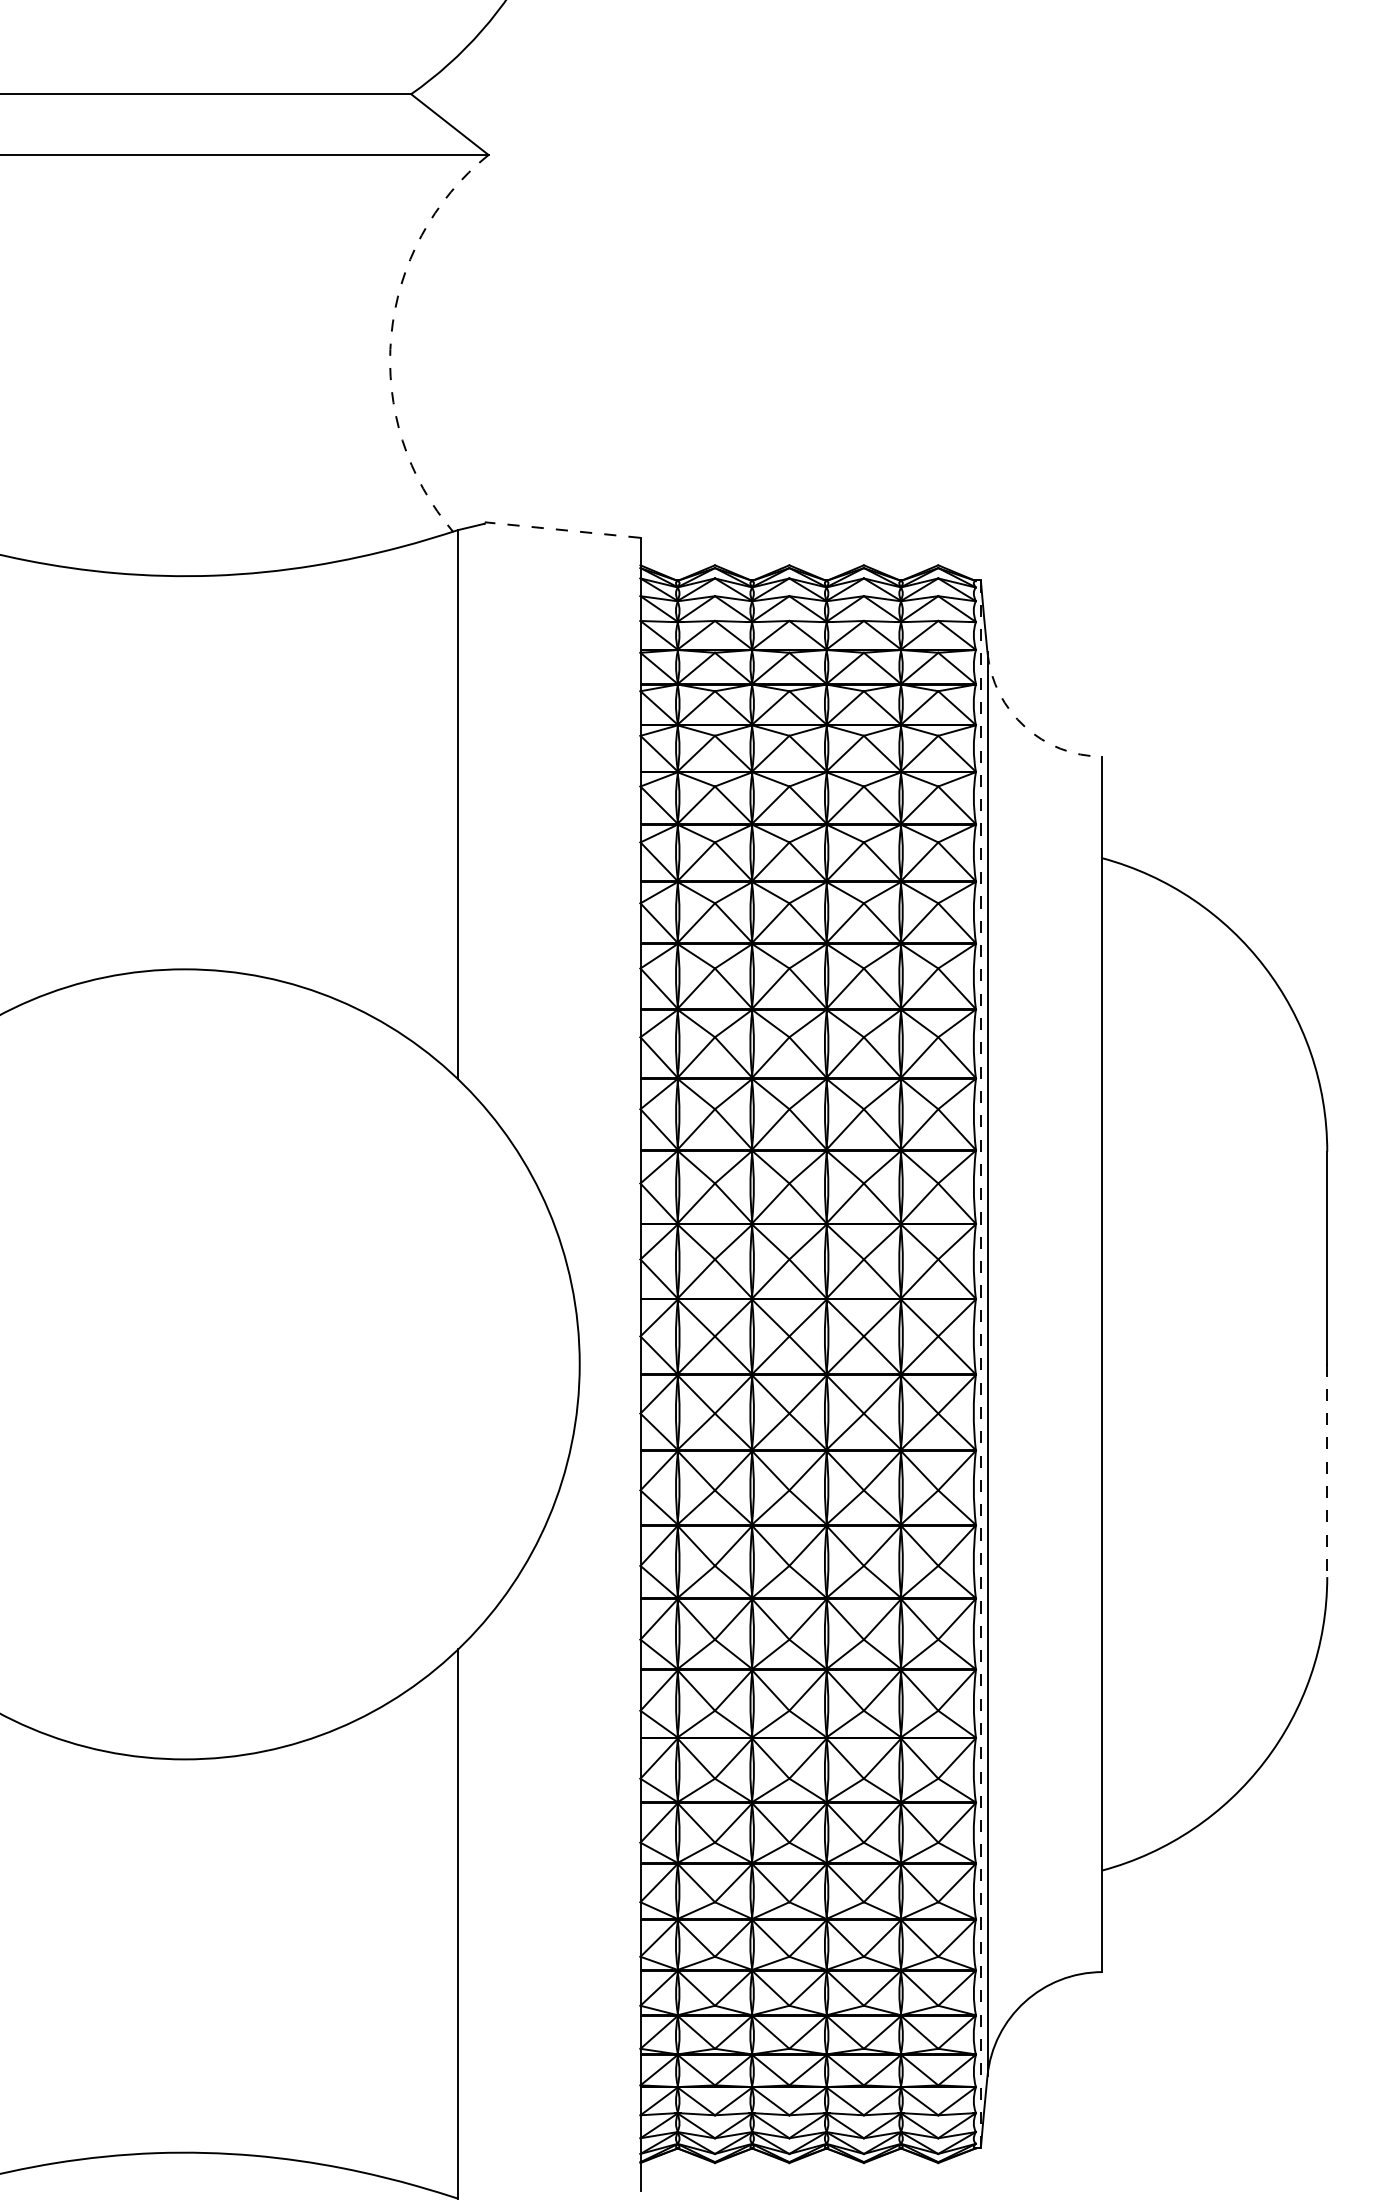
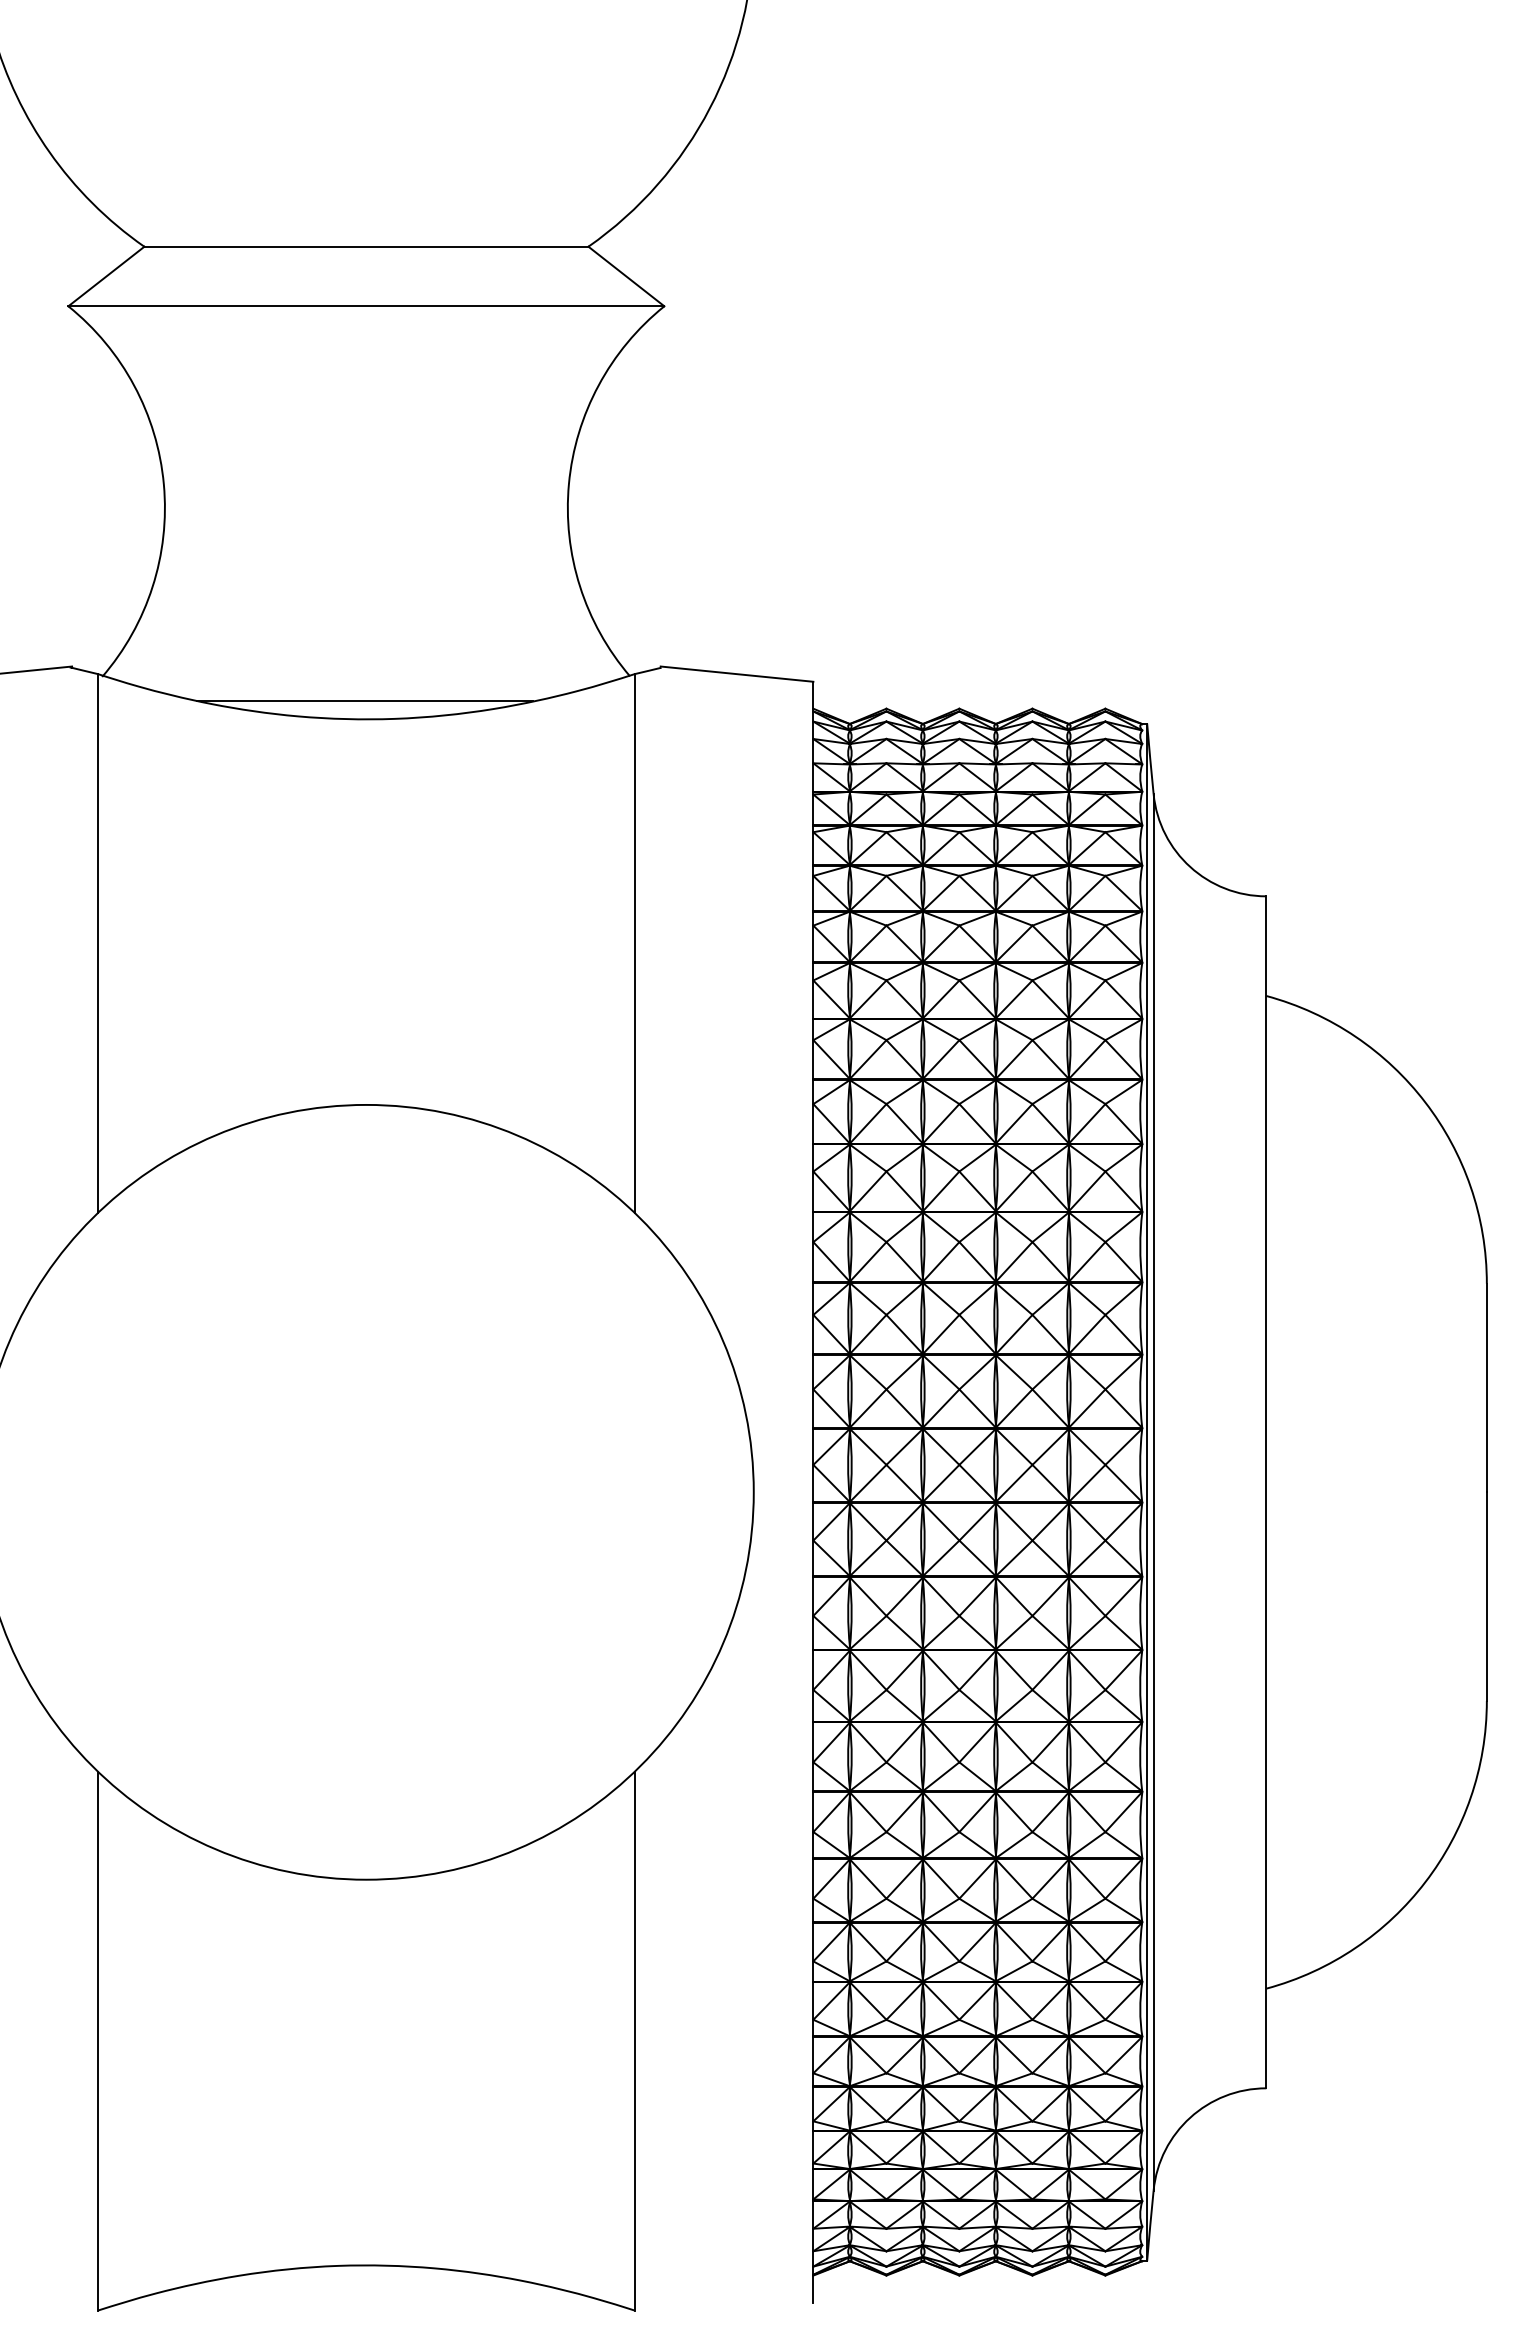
arc: (390, 336) -> (568, 484), dashed -> solid
line: (563, 530) -> (737, 674), dashed -> solid
line: (183, 557) -> (365, 701), added
arc: (1025, 726) -> (1190, 866), dashed -> solid
line: (981, 1364) -> (1147, 1492), dashed -> solid
line: (1326, 1471) -> (1486, 1597), dashed -> solid

